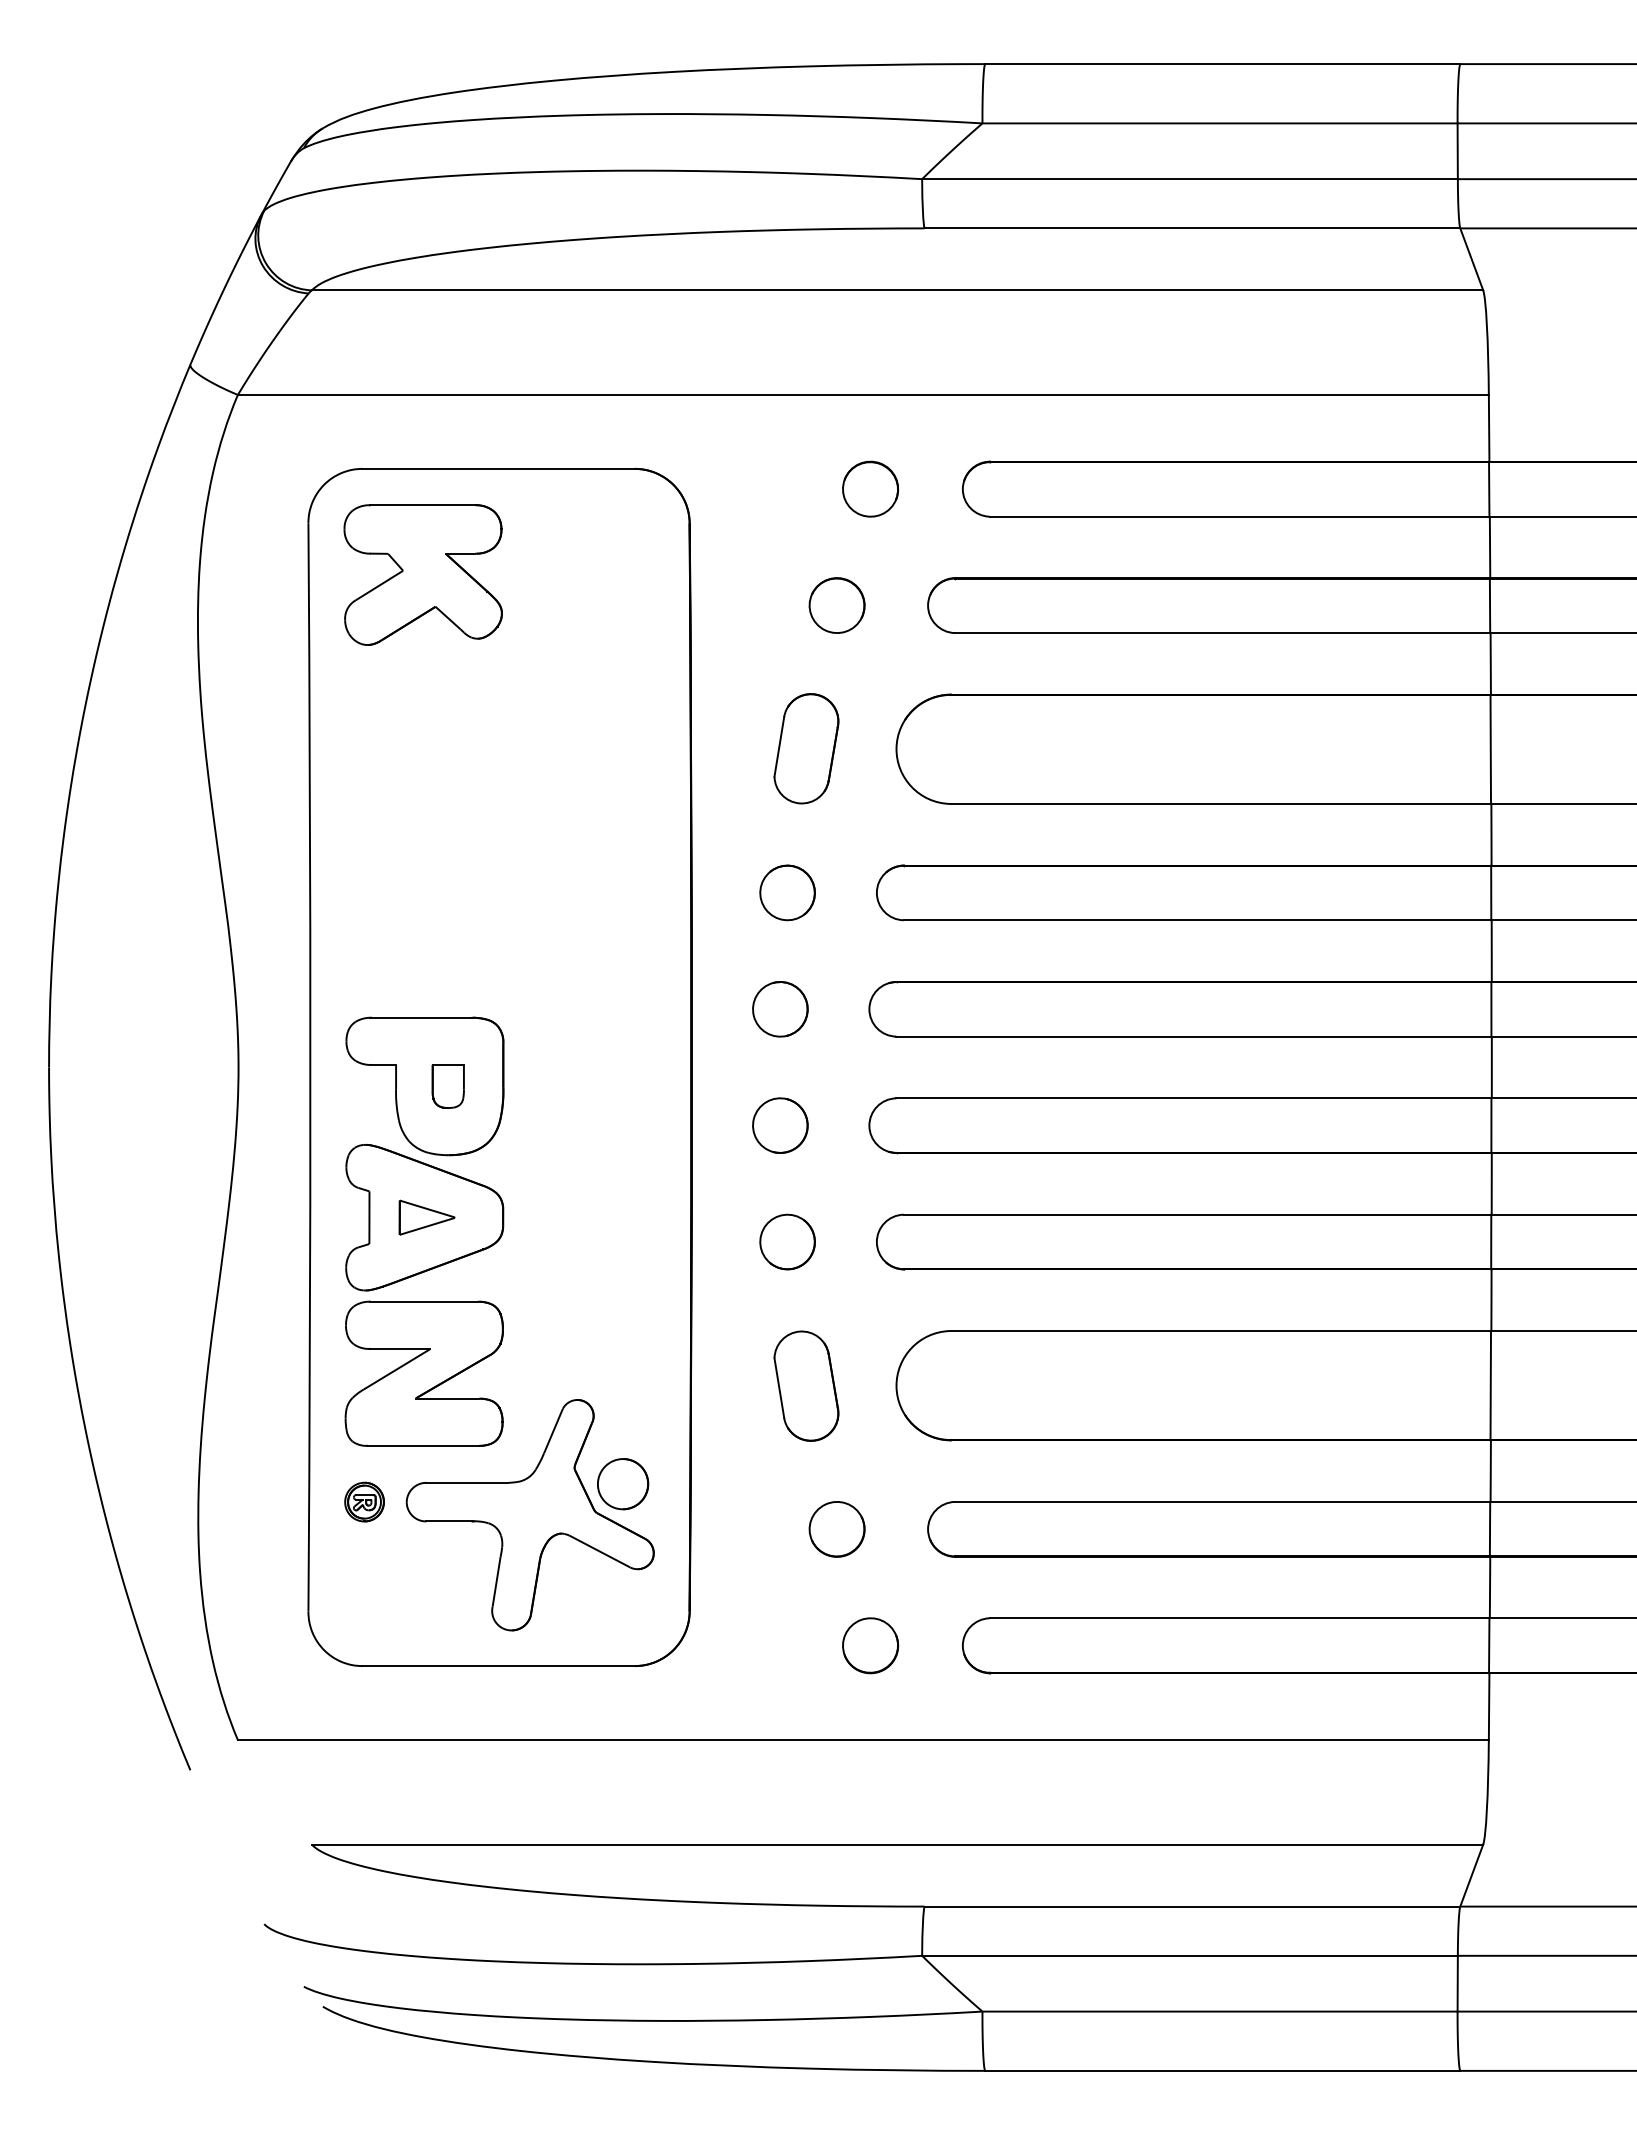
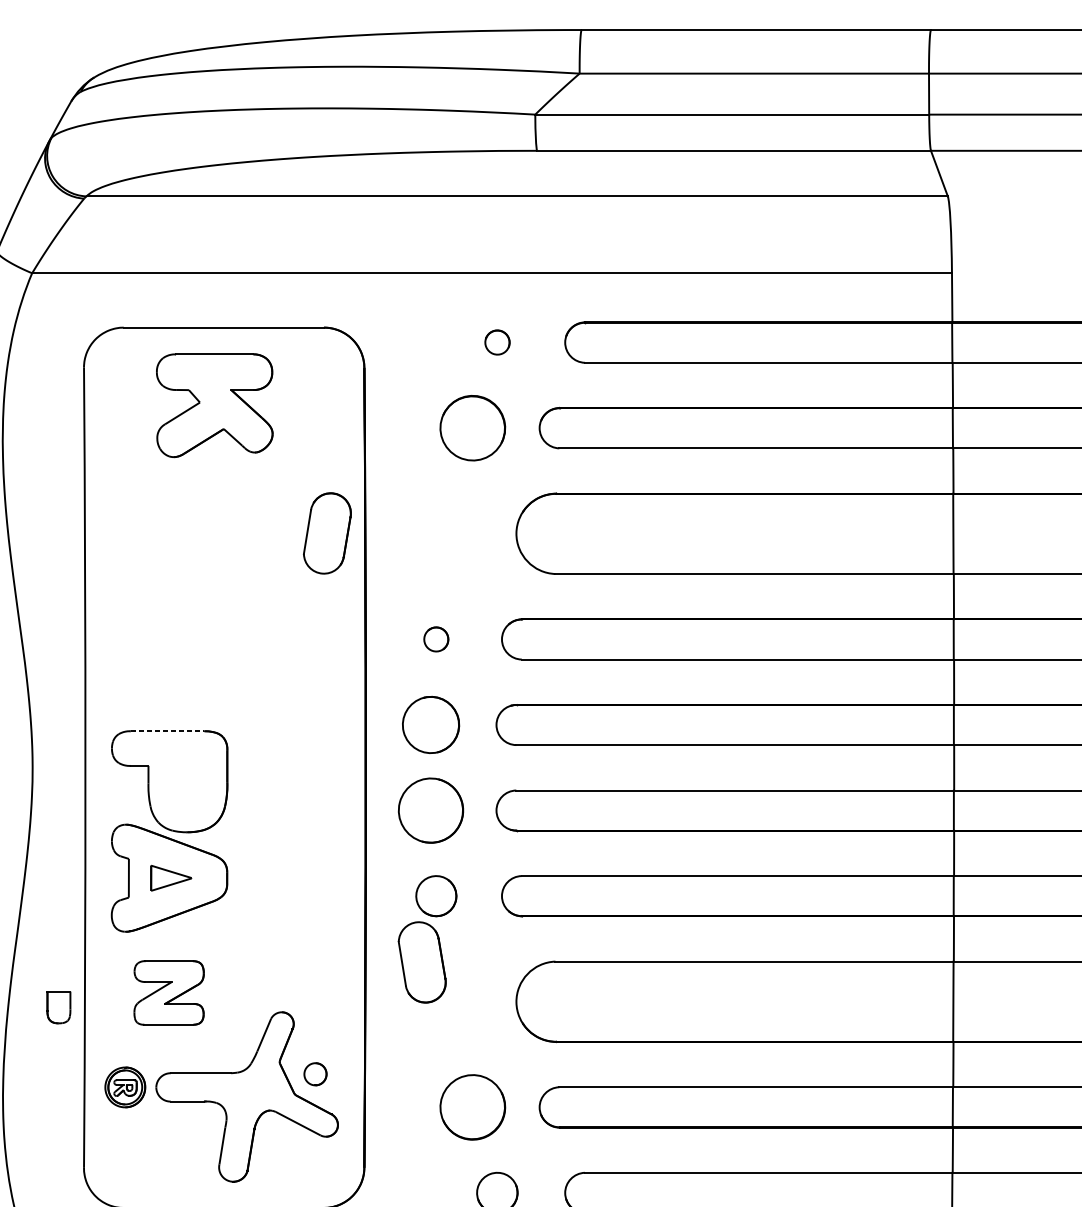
part: (870, 488) -> (497, 342), size x0.6
part: (422, 574) -> (214, 405), moved
part: (836, 605) -> (472, 428), size x1.6
part: (806, 748) -> (327, 533), moved
part: (787, 892) -> (436, 639), size x0.6
part: (780, 1009) -> (431, 725), size x1.4
line: (422, 1017) -> (167, 731), solid -> dashed
part: (447, 1086) -> (58, 1007), moved
part: (780, 1125) -> (431, 810), size x1.6
part: (423, 1373) -> (168, 992), size x0.6
part: (806, 1385) -> (422, 961), moved
part: (623, 1484) -> (315, 1074), size x0.6
part: (364, 1501) -> (125, 1086), size x1.4
part: (836, 1529) -> (472, 1107), size x1.6

